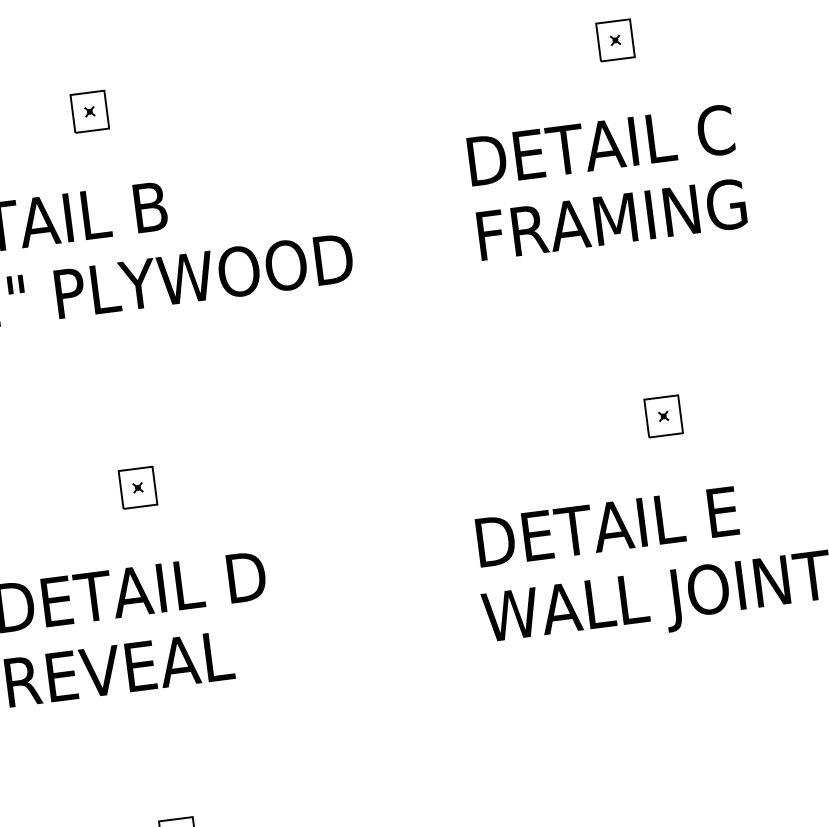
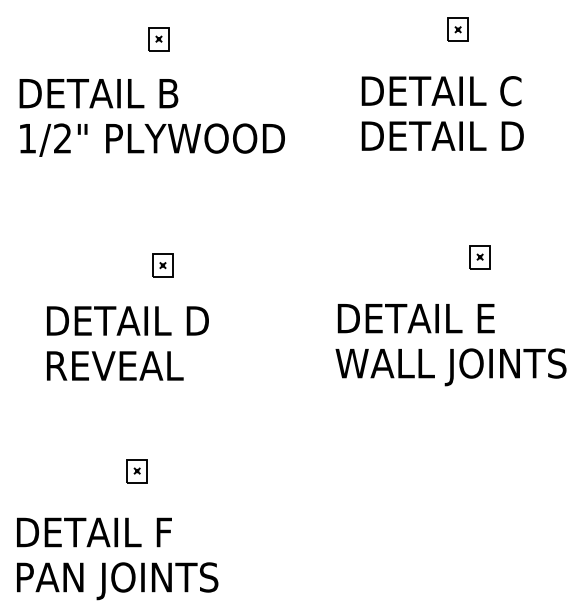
part: (89, 112) -> (158, 39), moved
text: (615, 219) -> (444, 136), FRAMING -> DETAIL D
part: (662, 417) -> (479, 257), moved
part: (137, 487) -> (162, 265), moved

